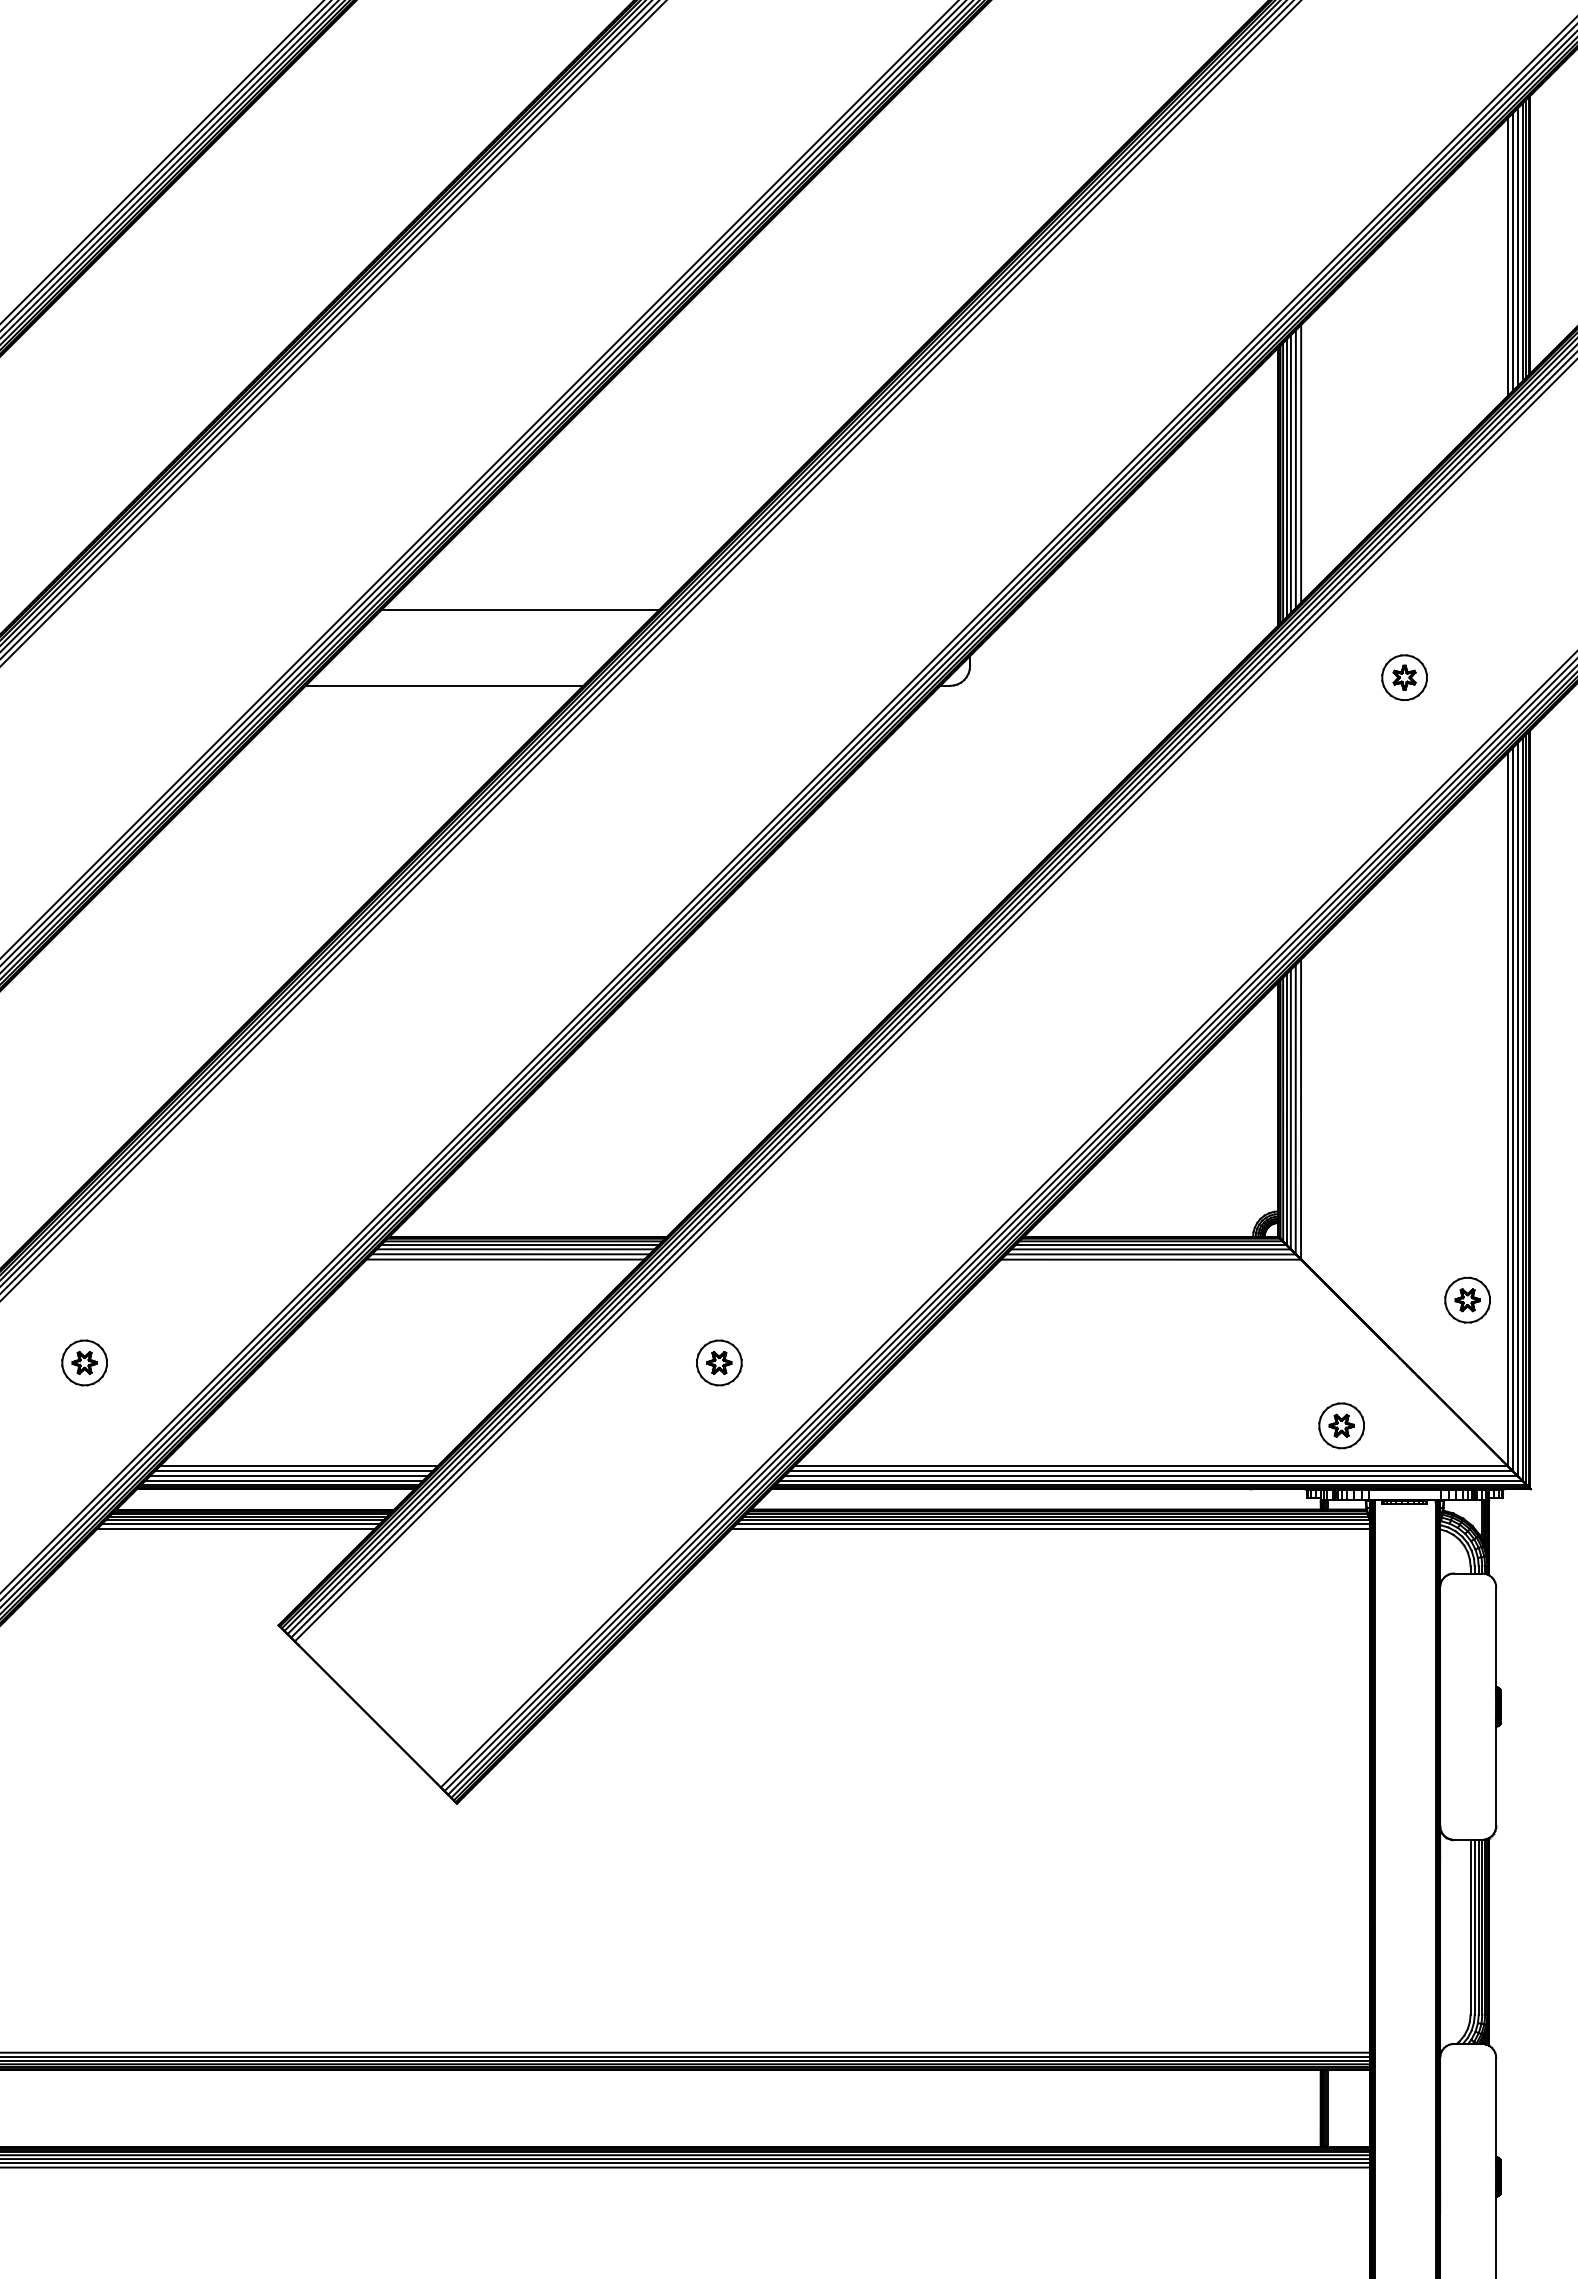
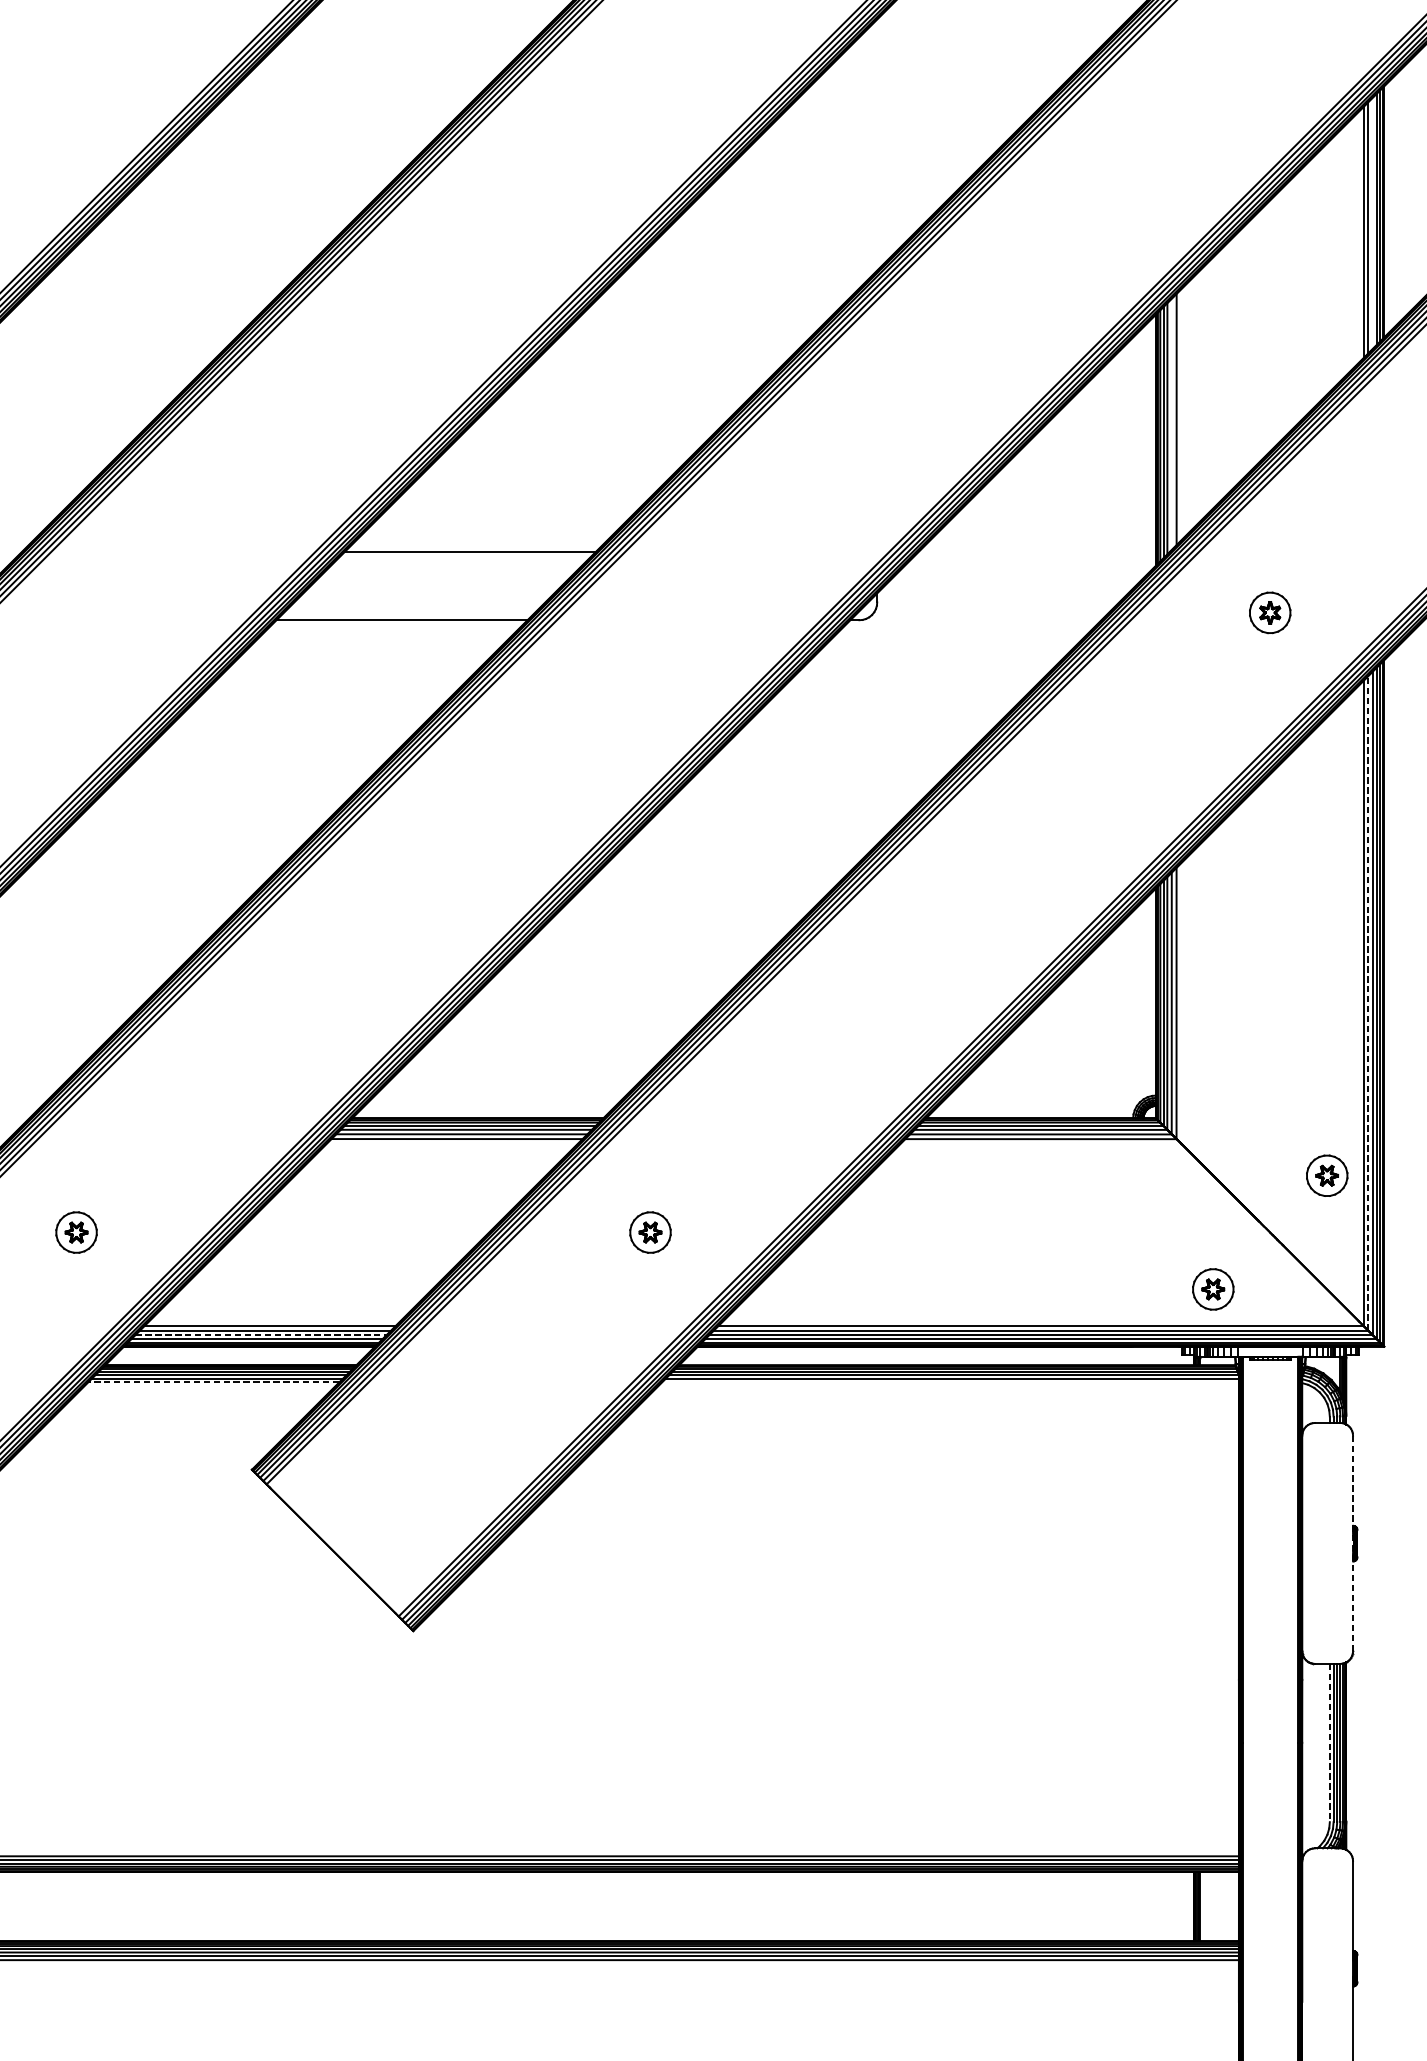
line: (1518, 246) -> (1373, 222), removed
line: (1295, 469) -> (1171, 424), removed
line: (1513, 1109) -> (1368, 1003), solid -> dashed
line: (288, 1476) -> (260, 1335), solid -> dashed
line: (236, 1528) -> (213, 1382), solid -> dashed
line: (1051, 1528) -> (950, 1382), removed
line: (1496, 1707) -> (1353, 1544), solid -> dashed
line: (1470, 1927) -> (1329, 1743), solid -> dashed

